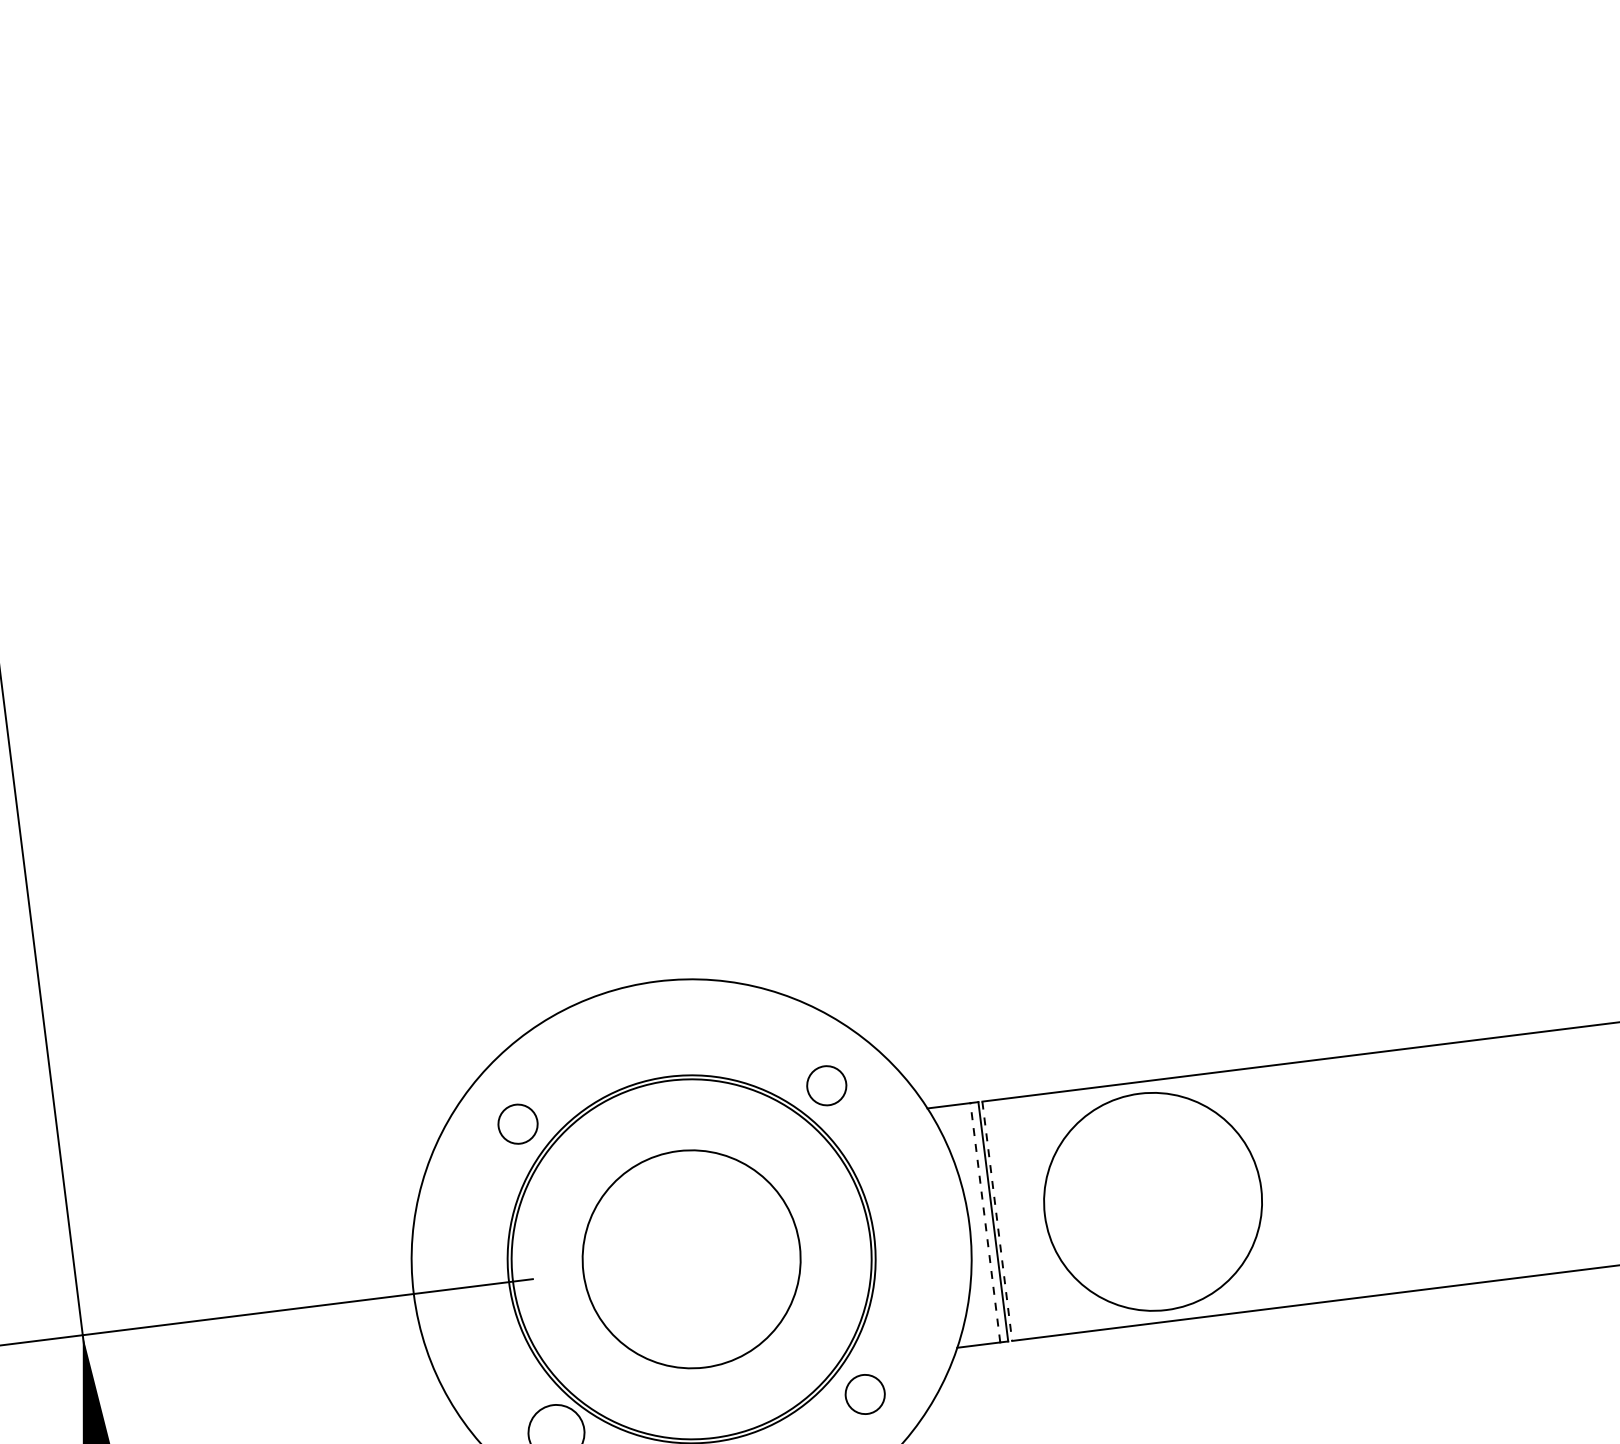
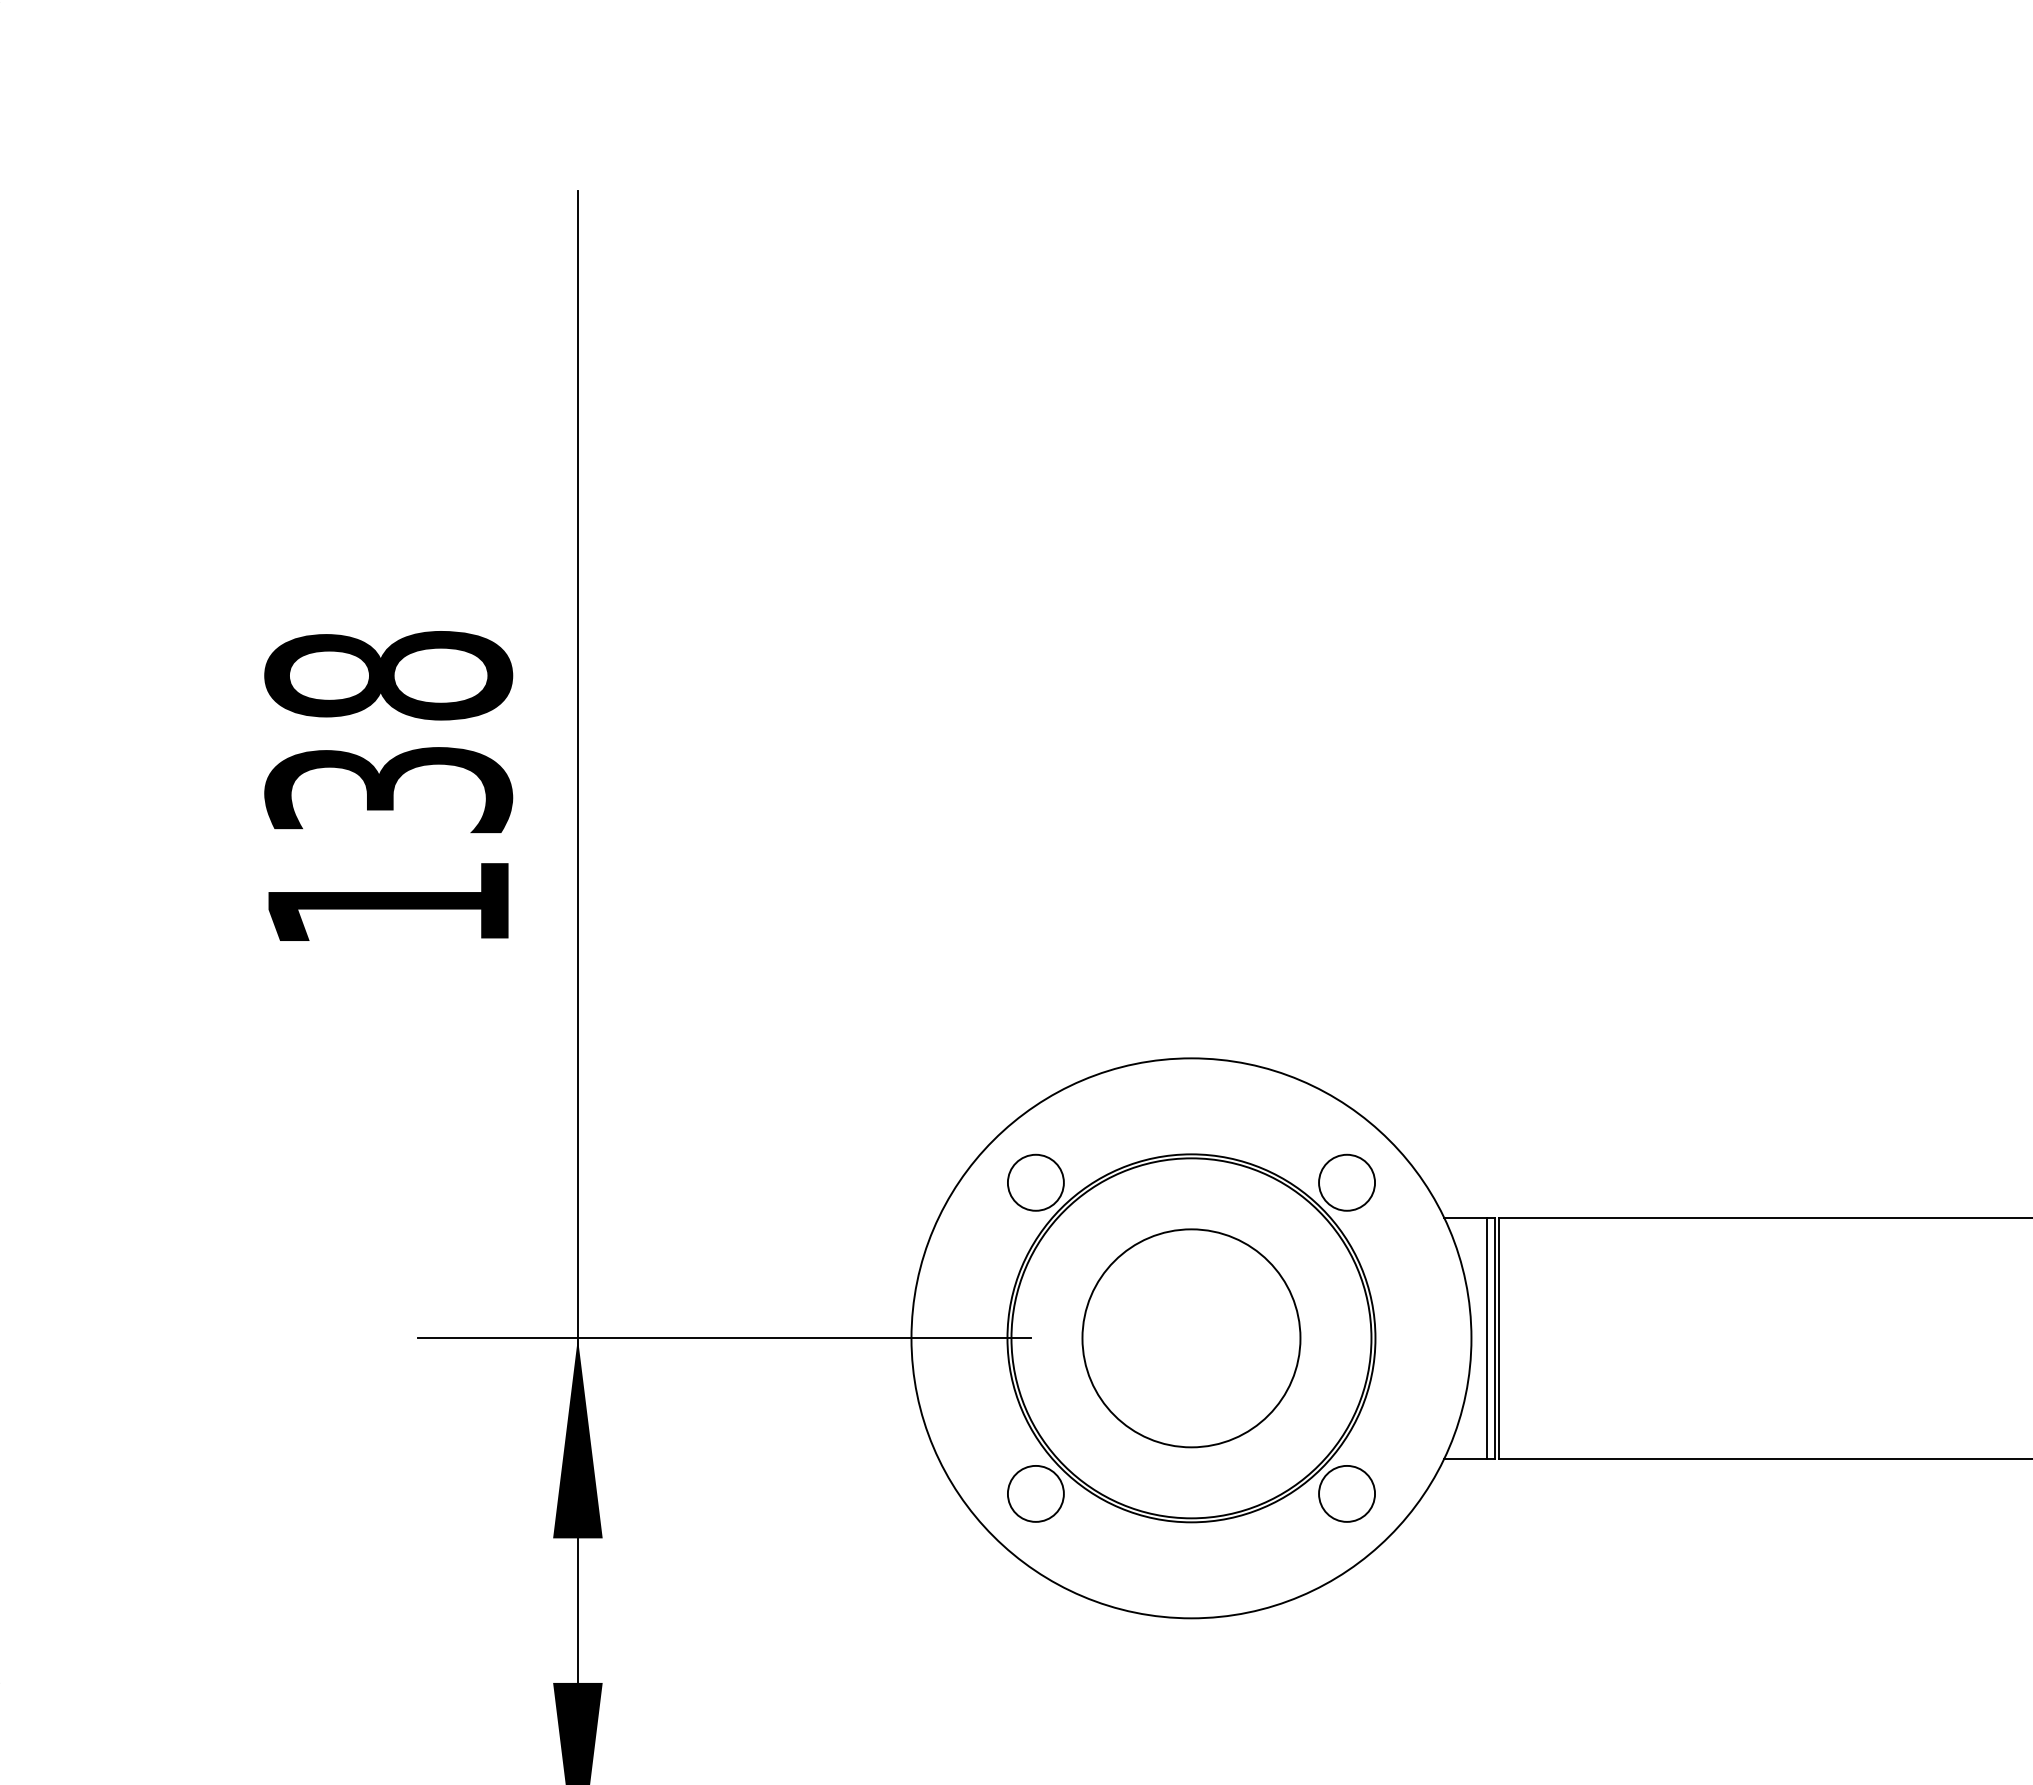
circle: (827, 1085) -> (1347, 1182), size x1.43
circle: (517, 1123) -> (1035, 1182), size x1.43
circle: (1153, 1202) -> (1656, 1338), removed
line: (997, 1221) -> (1499, 1338), dashed -> solid
line: (985, 1222) -> (1487, 1338), dashed -> solid
circle: (865, 1394) -> (1347, 1493), size x1.43

